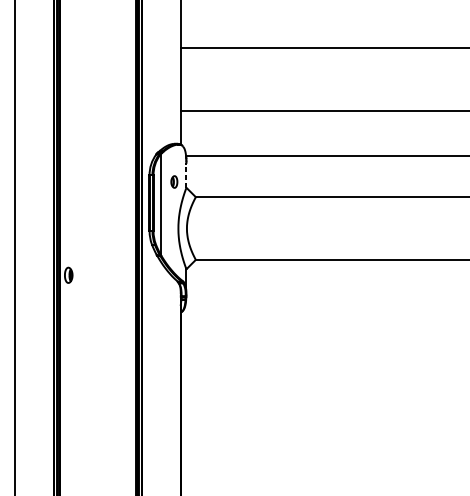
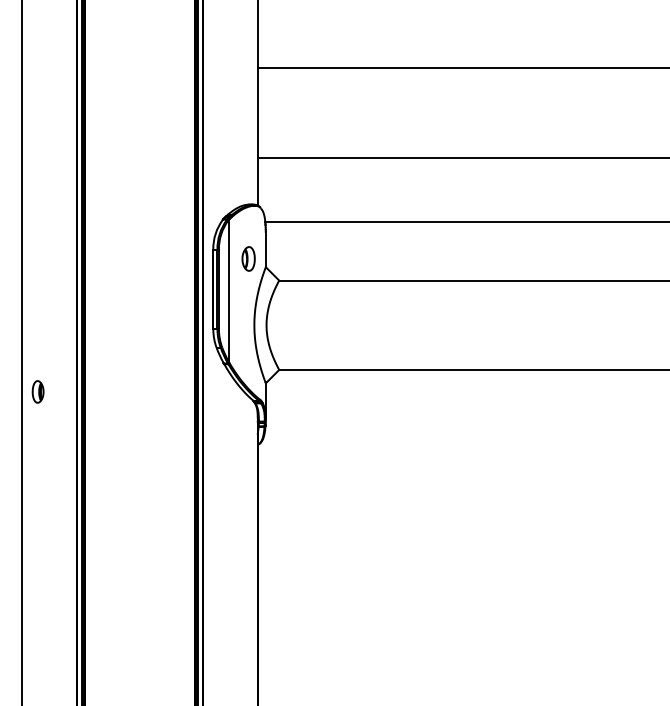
line: (186, 175) -> (265, 249), dashed -> solid
part: (174, 181) -> (248, 258), size x1.43
part: (68, 275) -> (37, 391), moved

